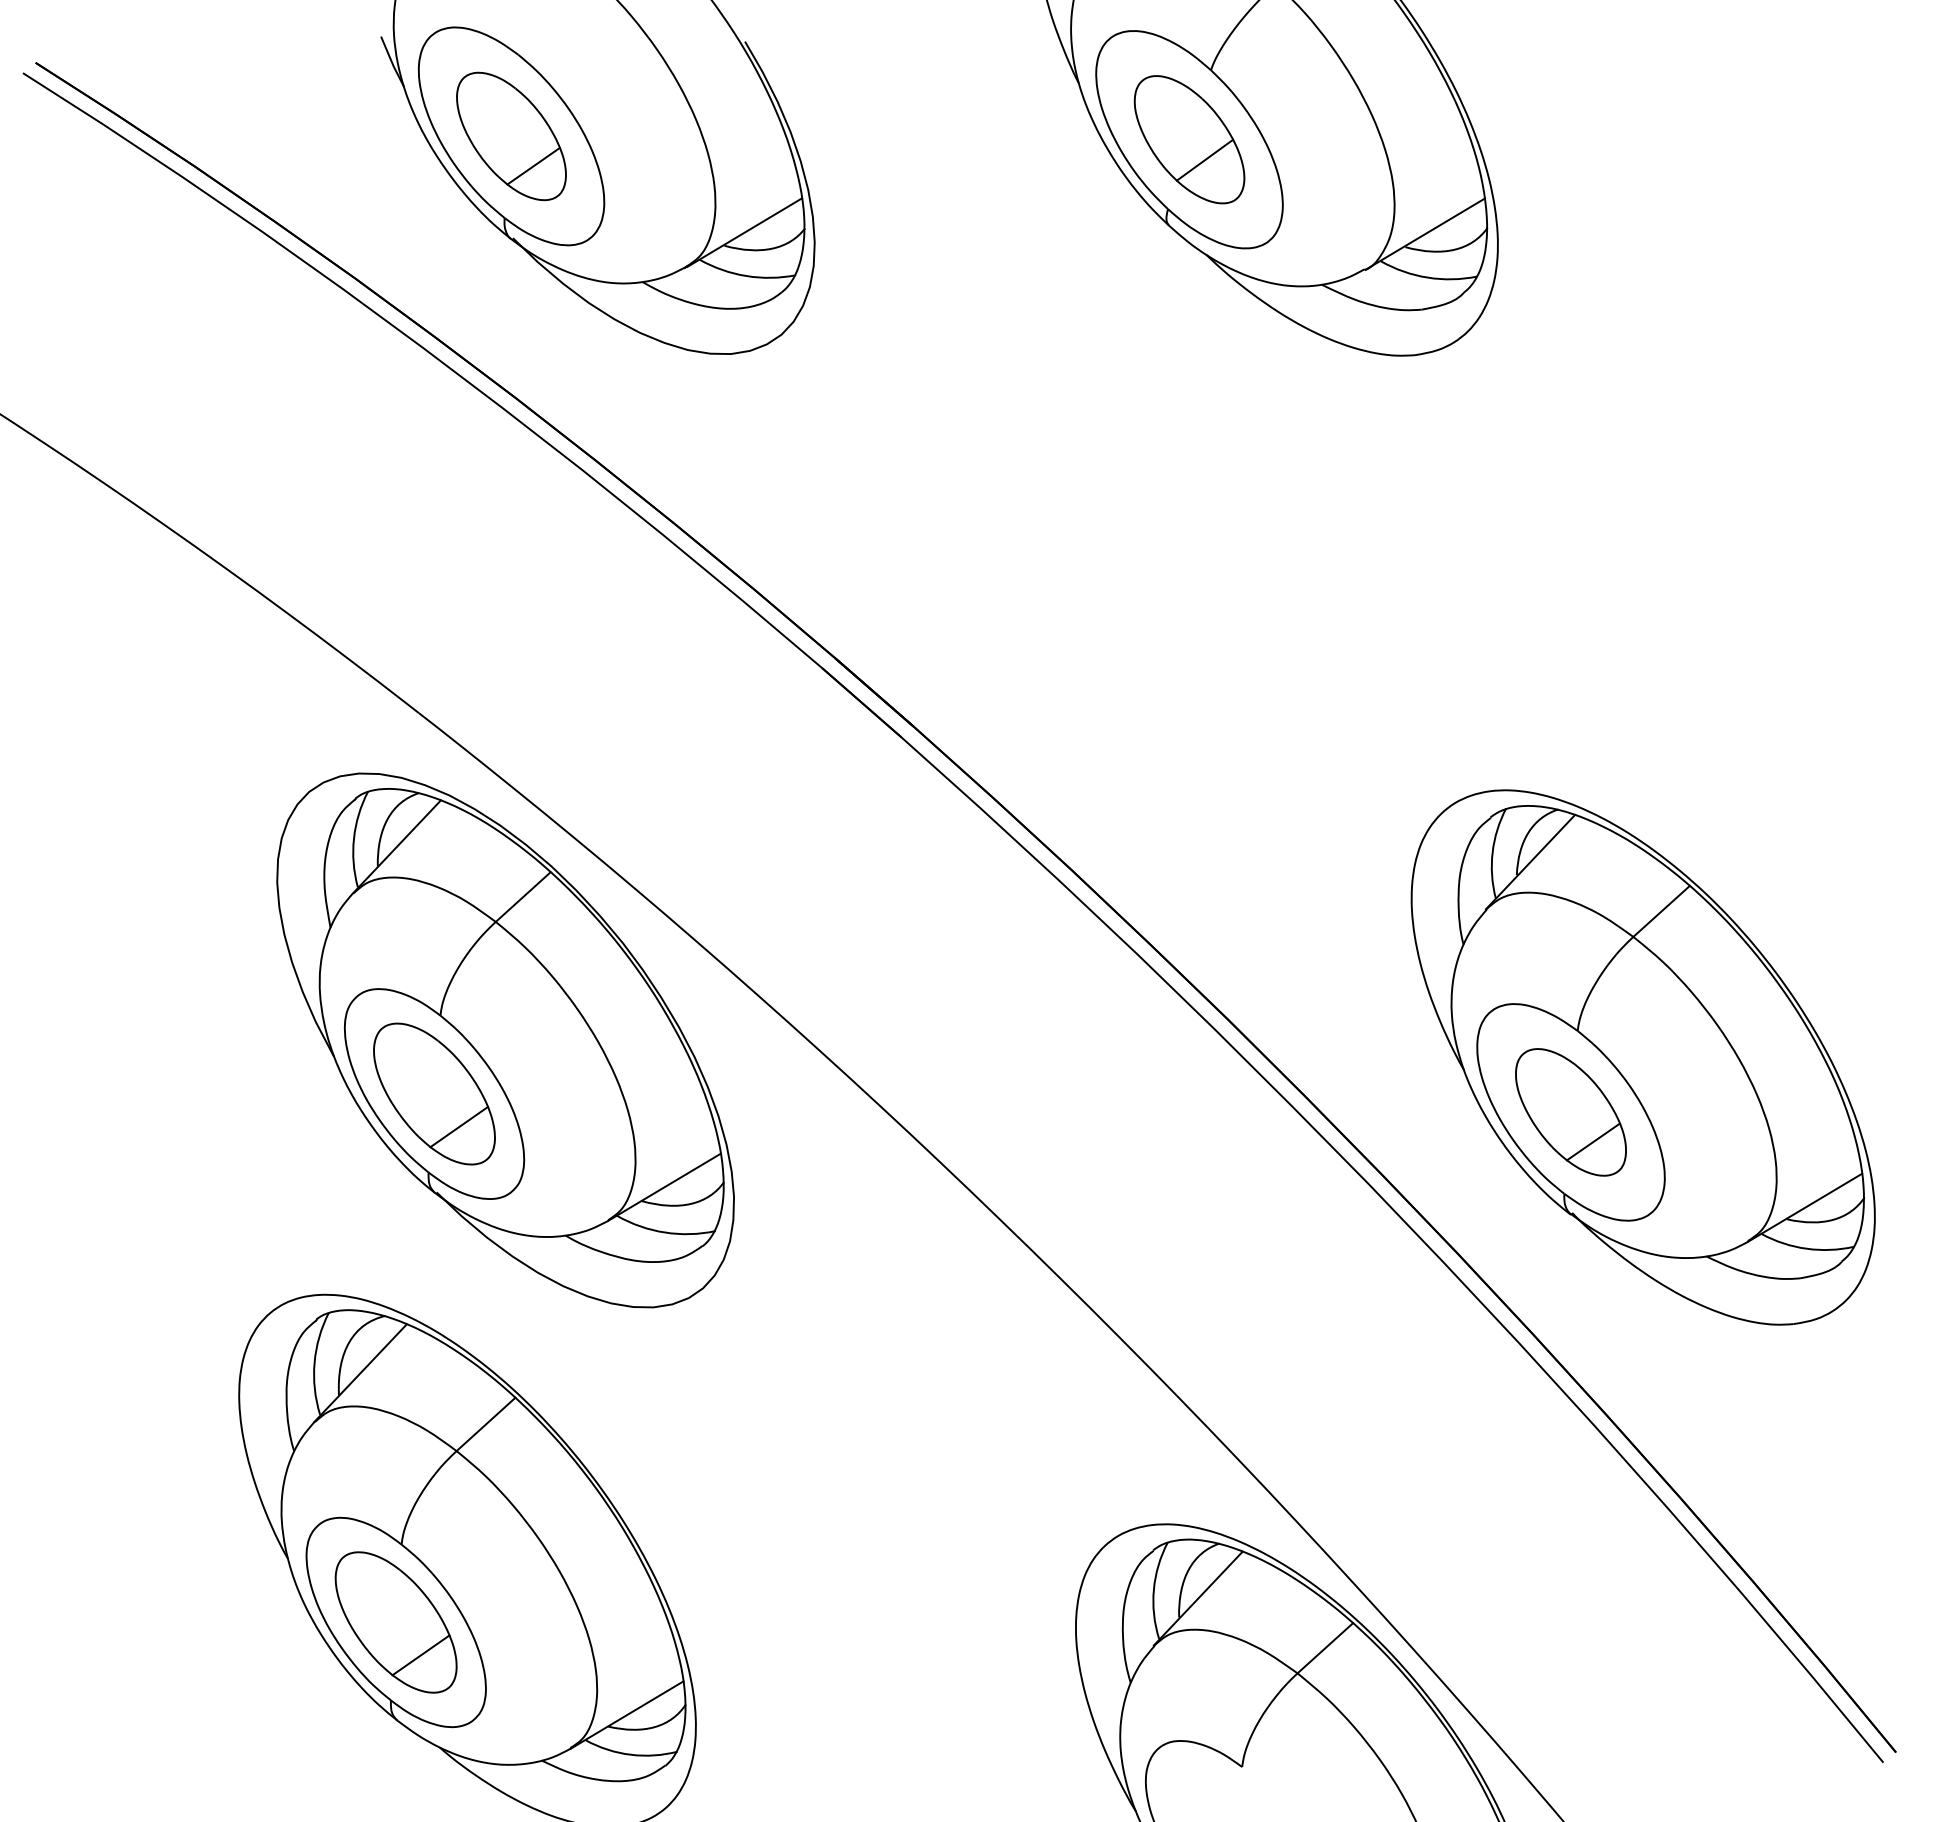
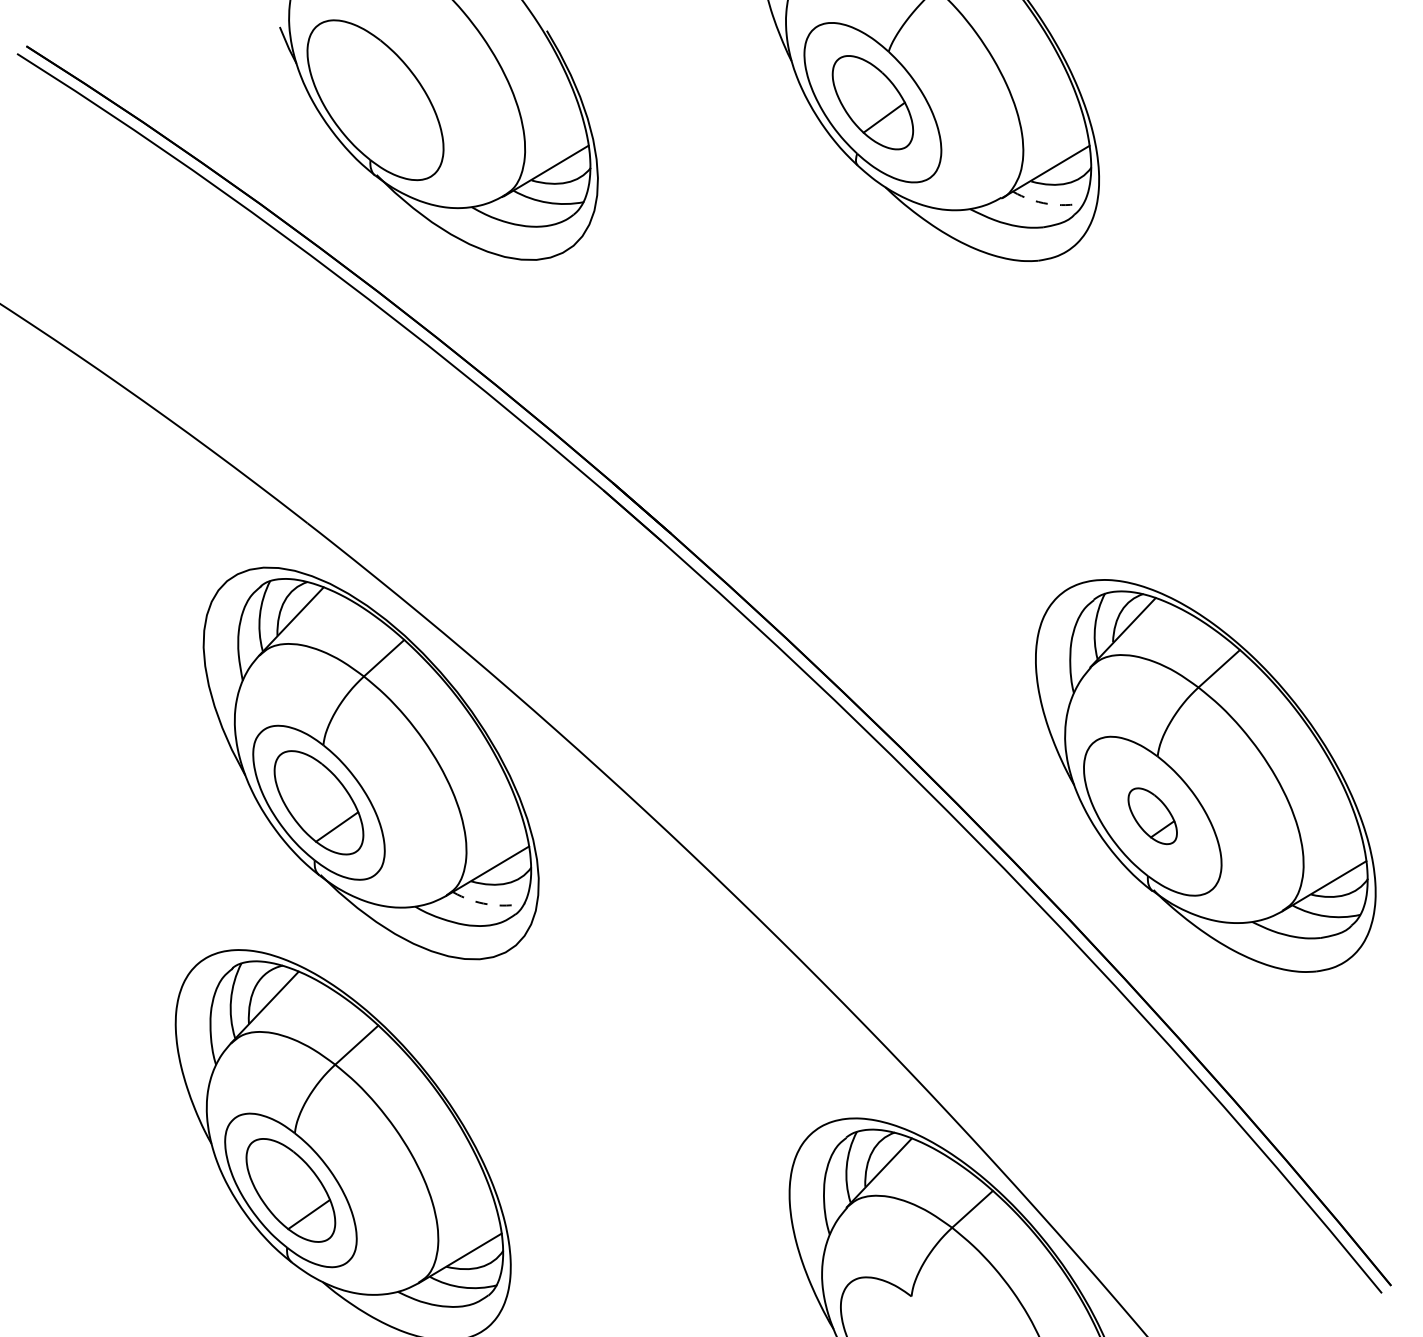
part: (511, 136) -> (375, 100), removed
arc: (1427, 277) -> (1047, 203), solid -> dashed
part: (1570, 1112) -> (1152, 816), size x0.6
arc: (665, 1232) -> (488, 904), solid -> dashed

